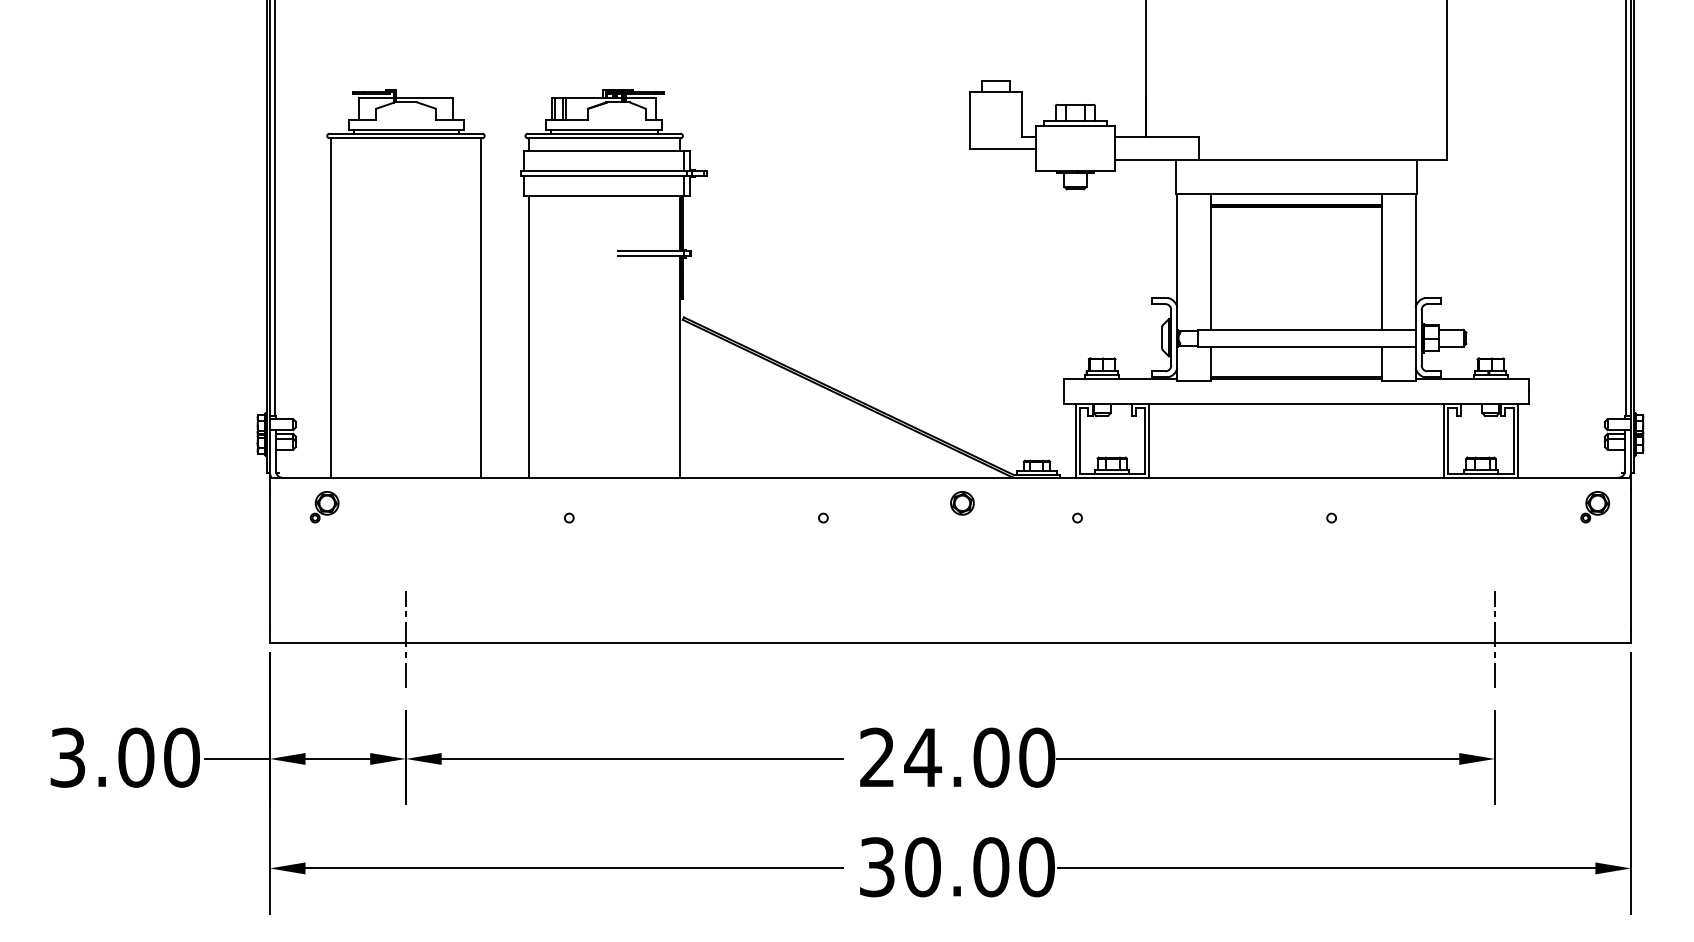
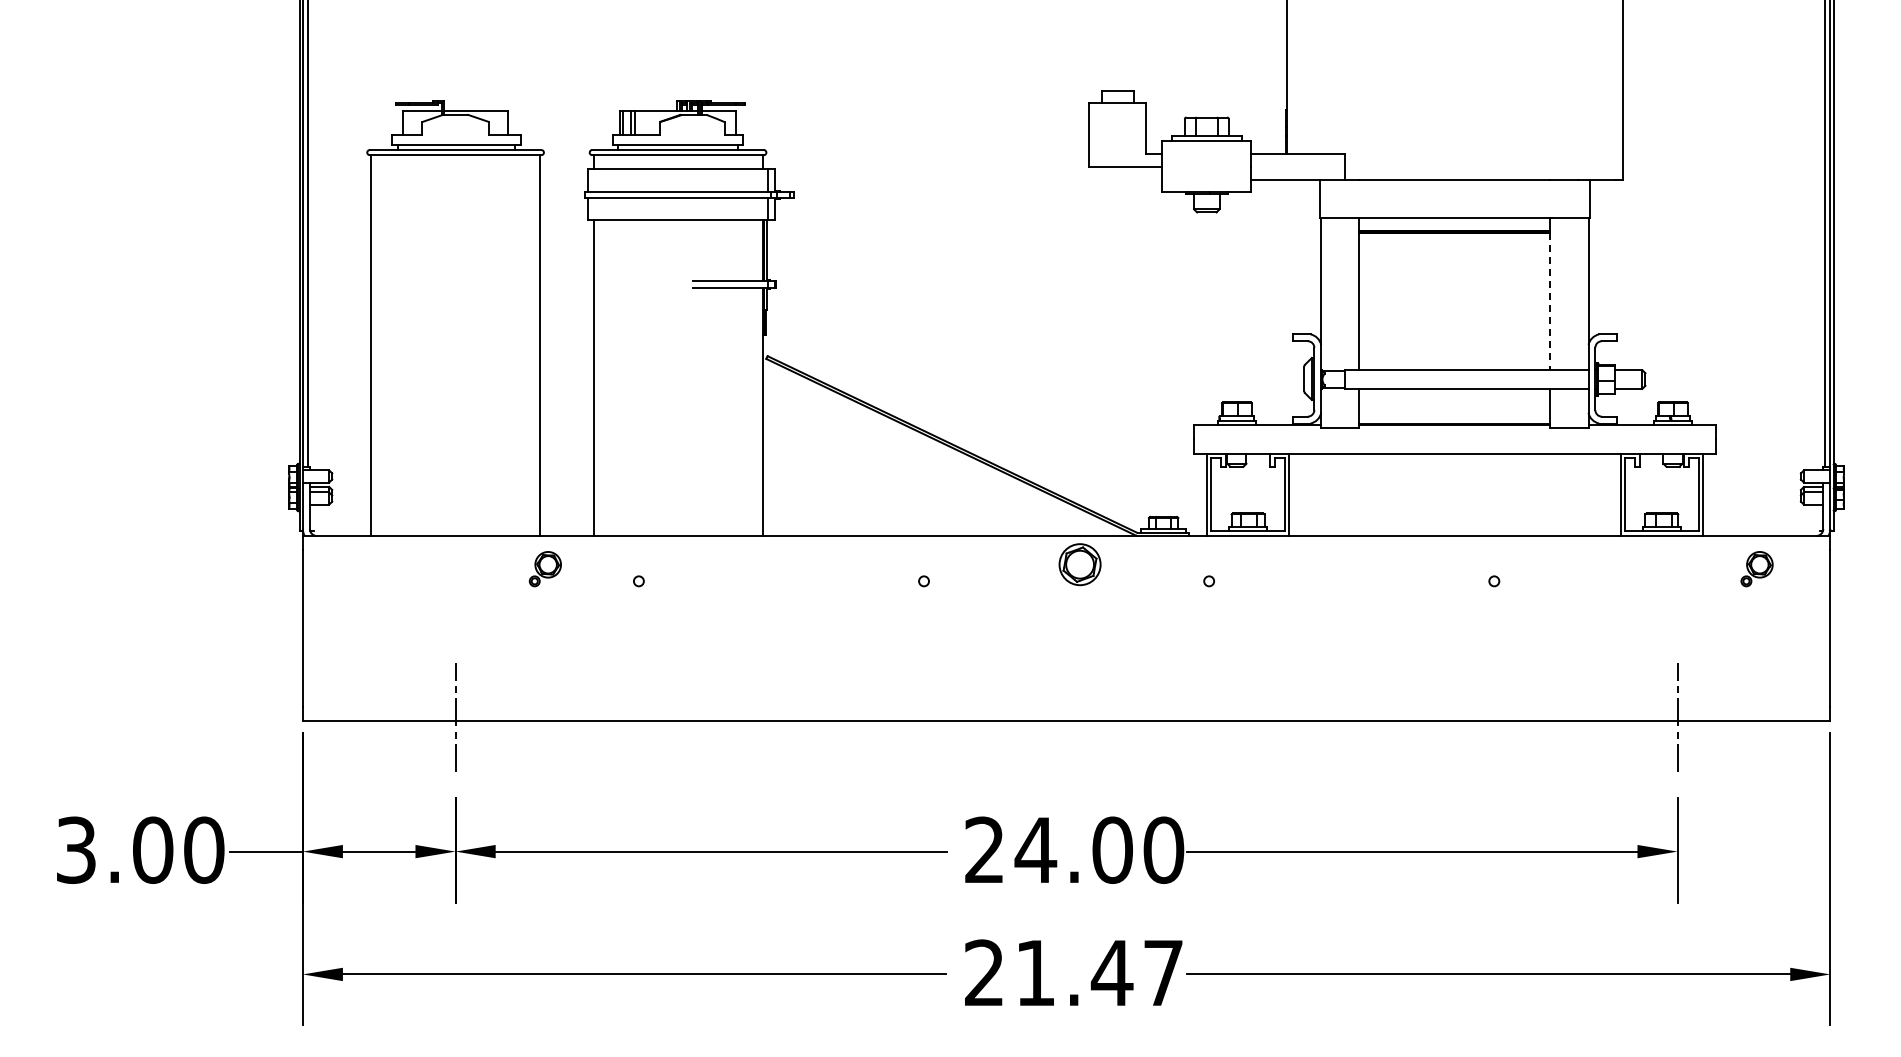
line: (1381, 268) -> (1550, 301), solid -> dashed
part: (961, 503) -> (1079, 564), size x1.6
part: (323, 507) -> (544, 569), moved
part: (1594, 507) -> (1756, 569), moved
text: (957, 866) -> (1074, 972), 30.00 -> 21.47

